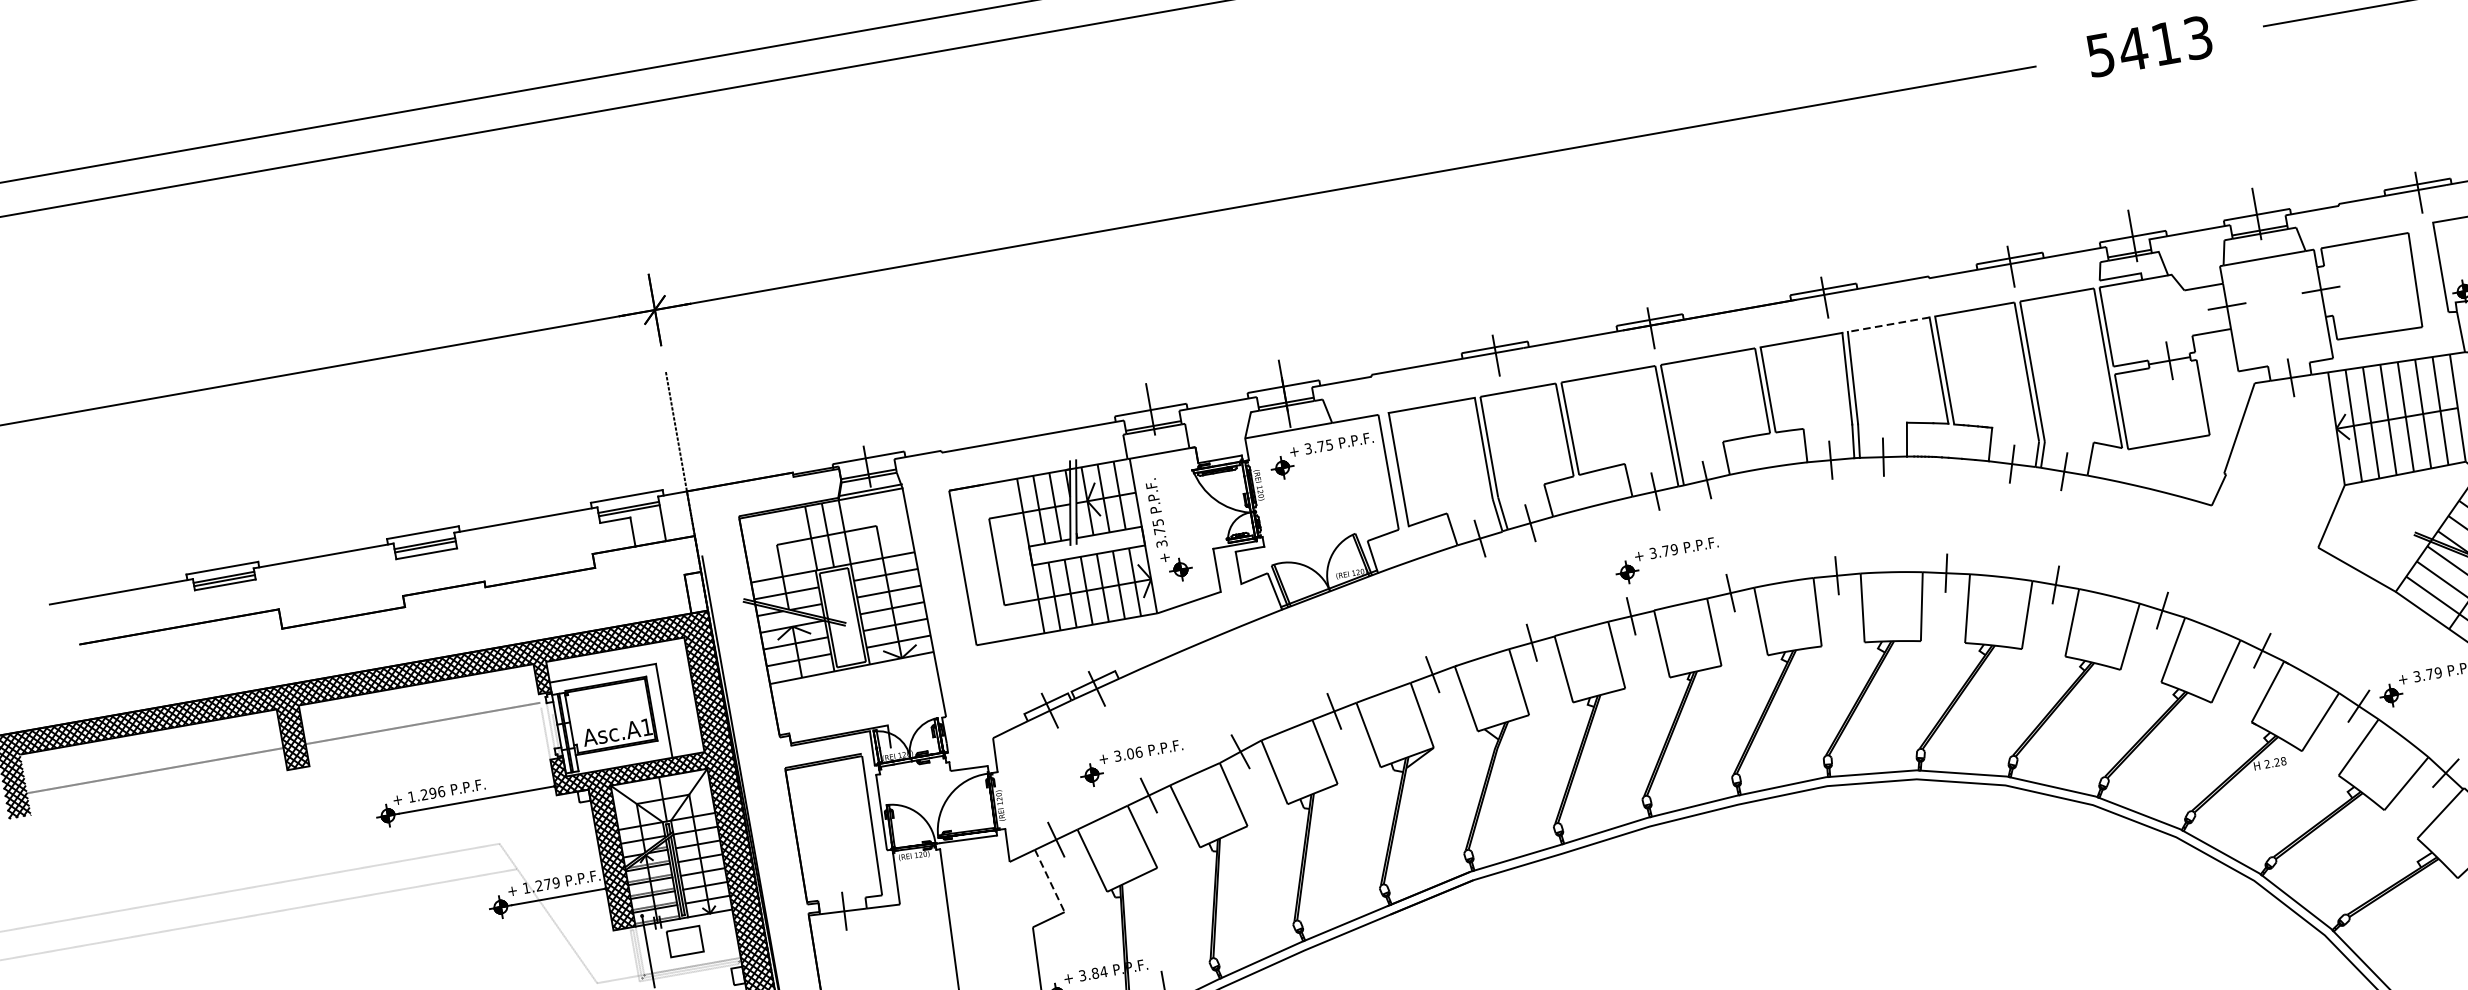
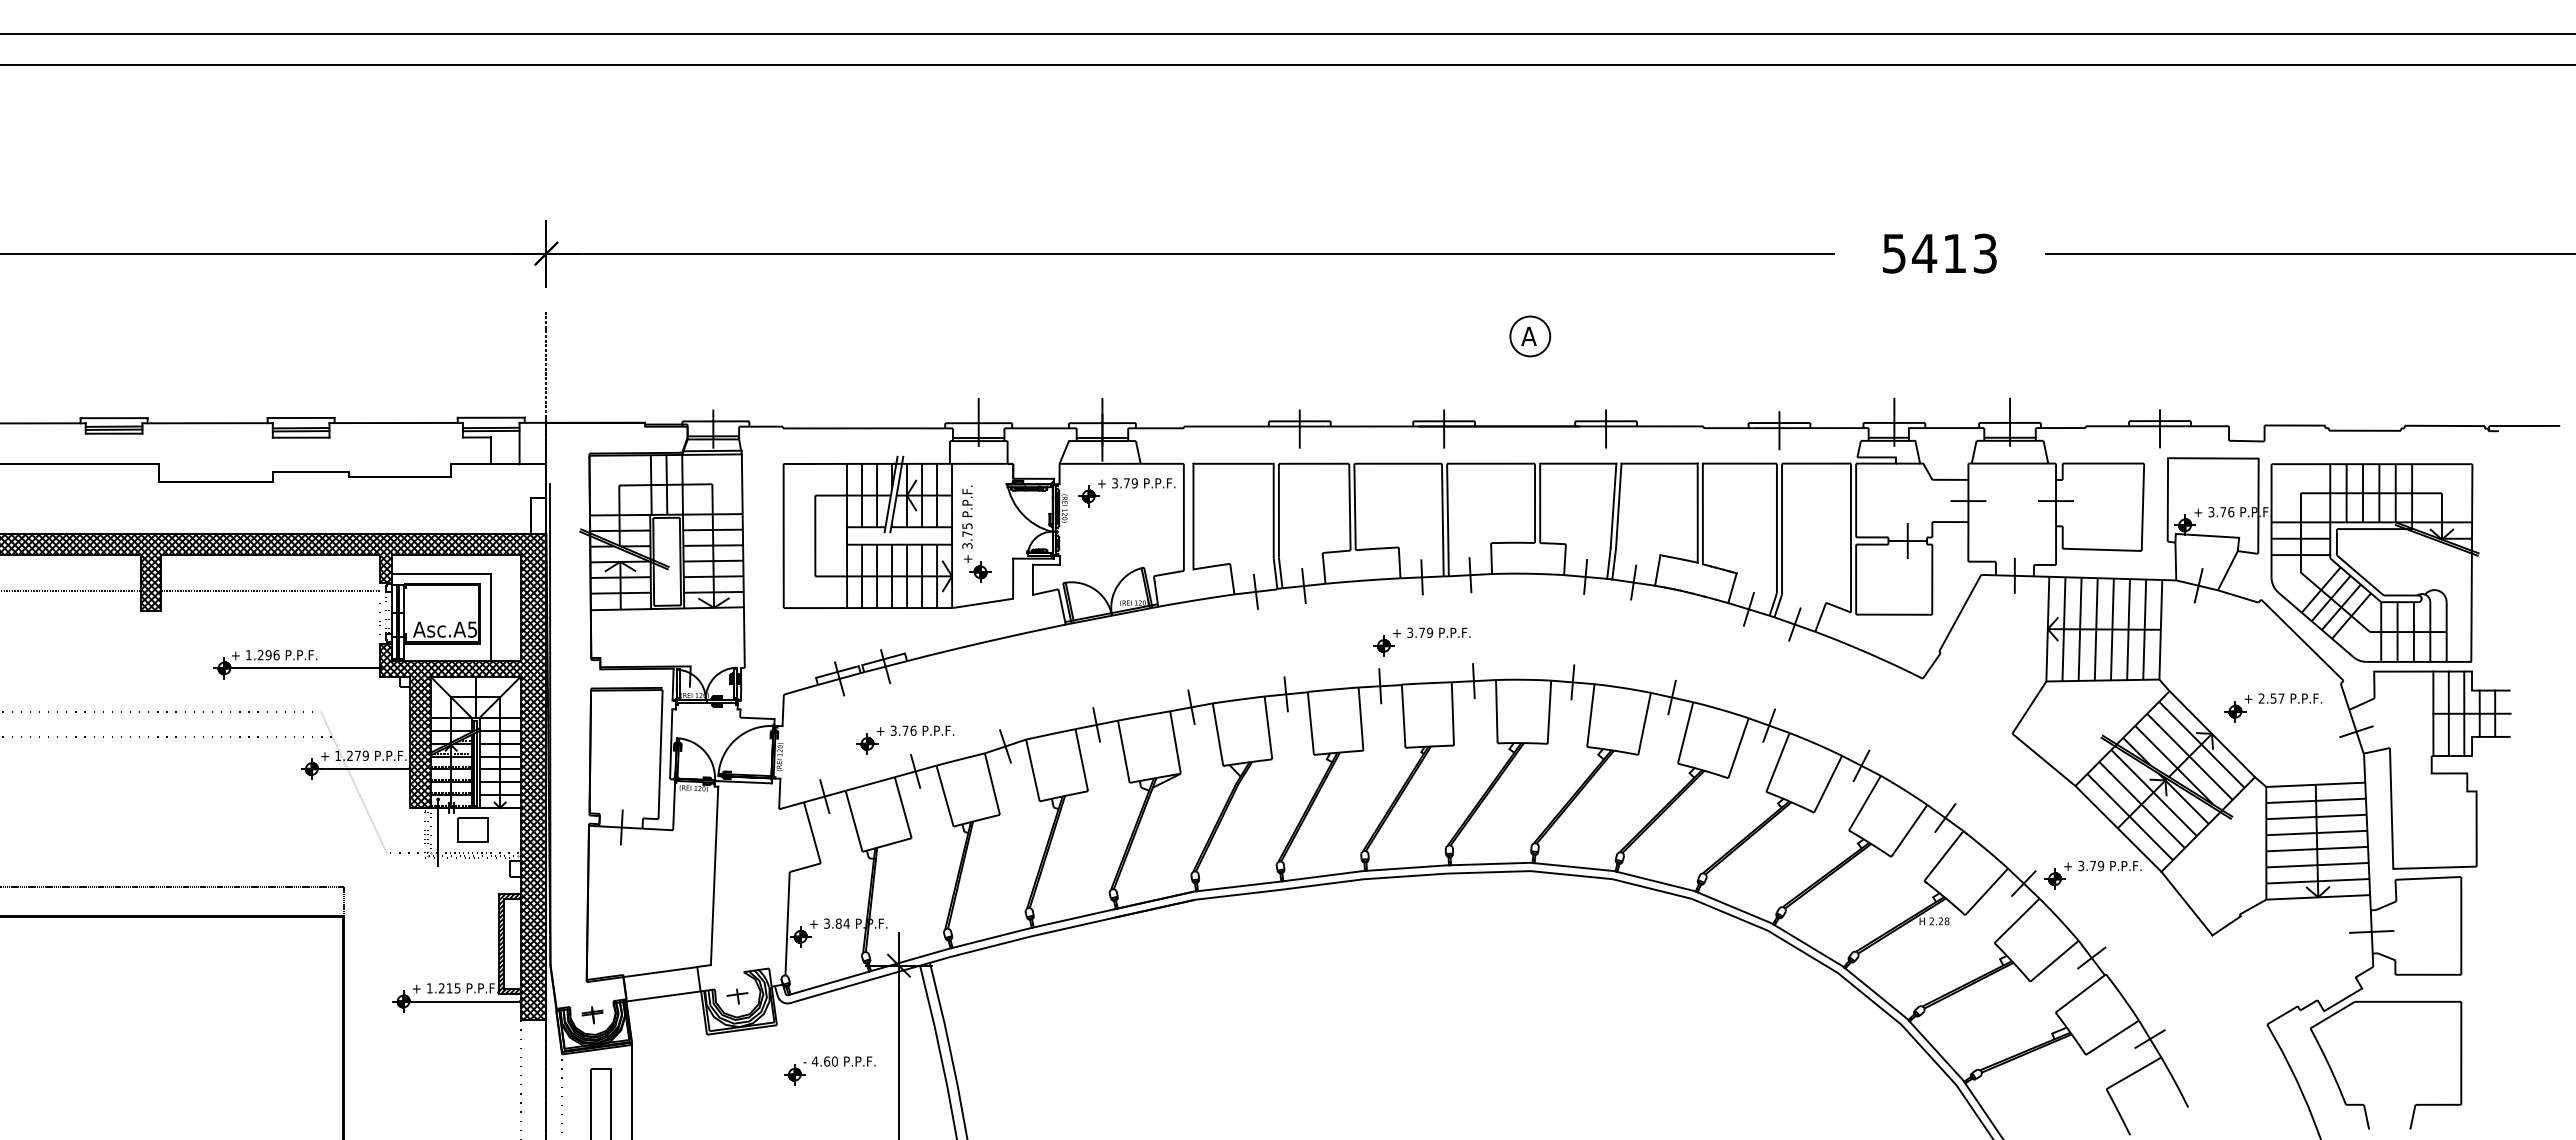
part: (1726, 212) -> (1530, 336), added
line: (1888, 324) -> (1659, 463), dashed -> solid
text: (1329, 445) -> (1134, 483), 3.75 -> 3.79
text: (646, 727) -> (472, 629), Asc.A1 -> Asc.A5
text: (1130, 753) -> (905, 730), 3.06 -> 3.76
line: (1049, 880) -> (812, 832), dashed -> solid

